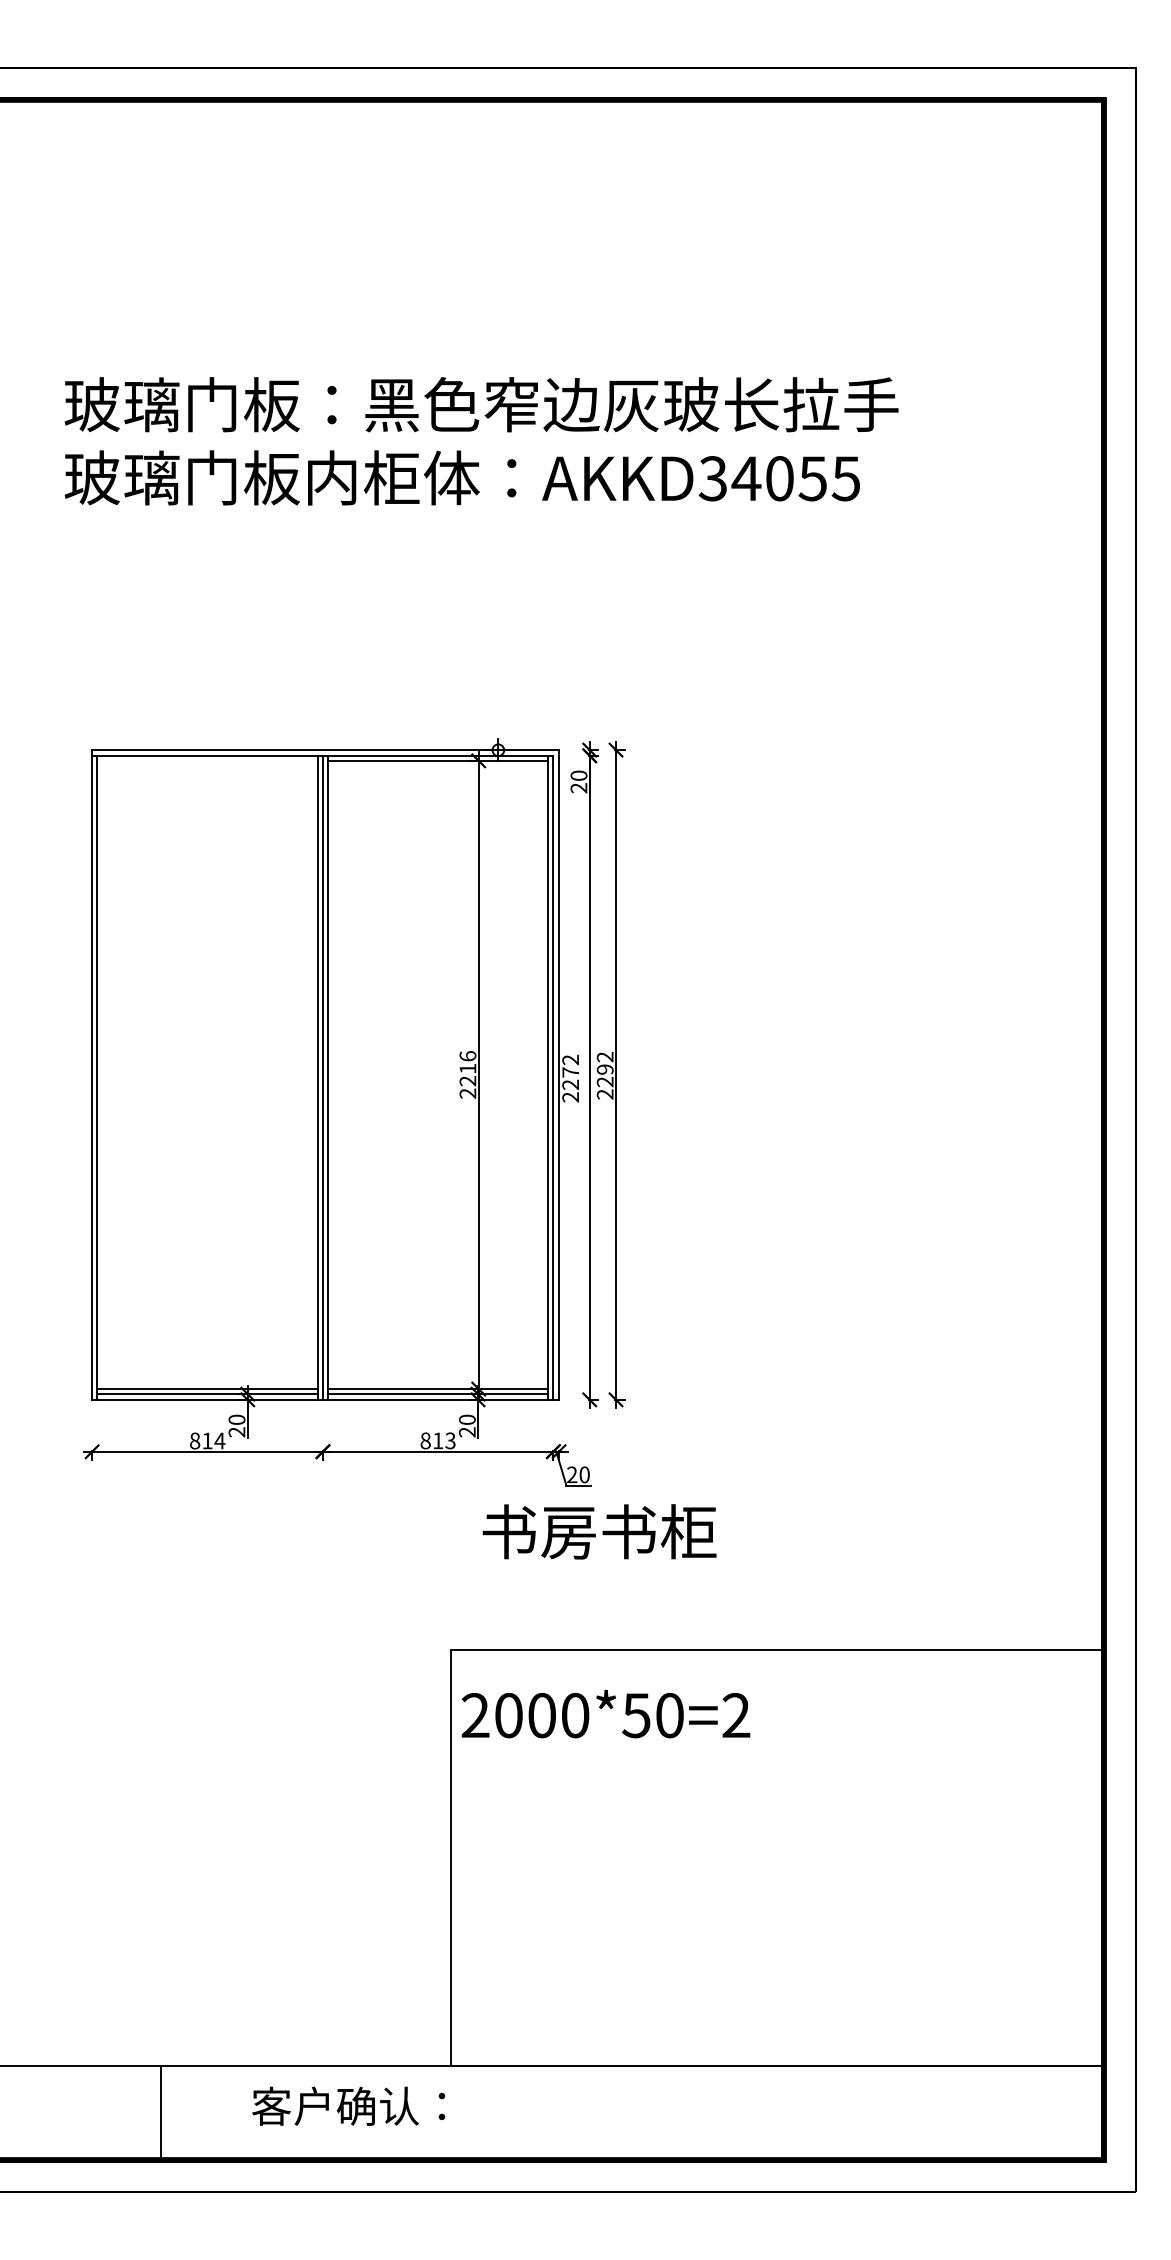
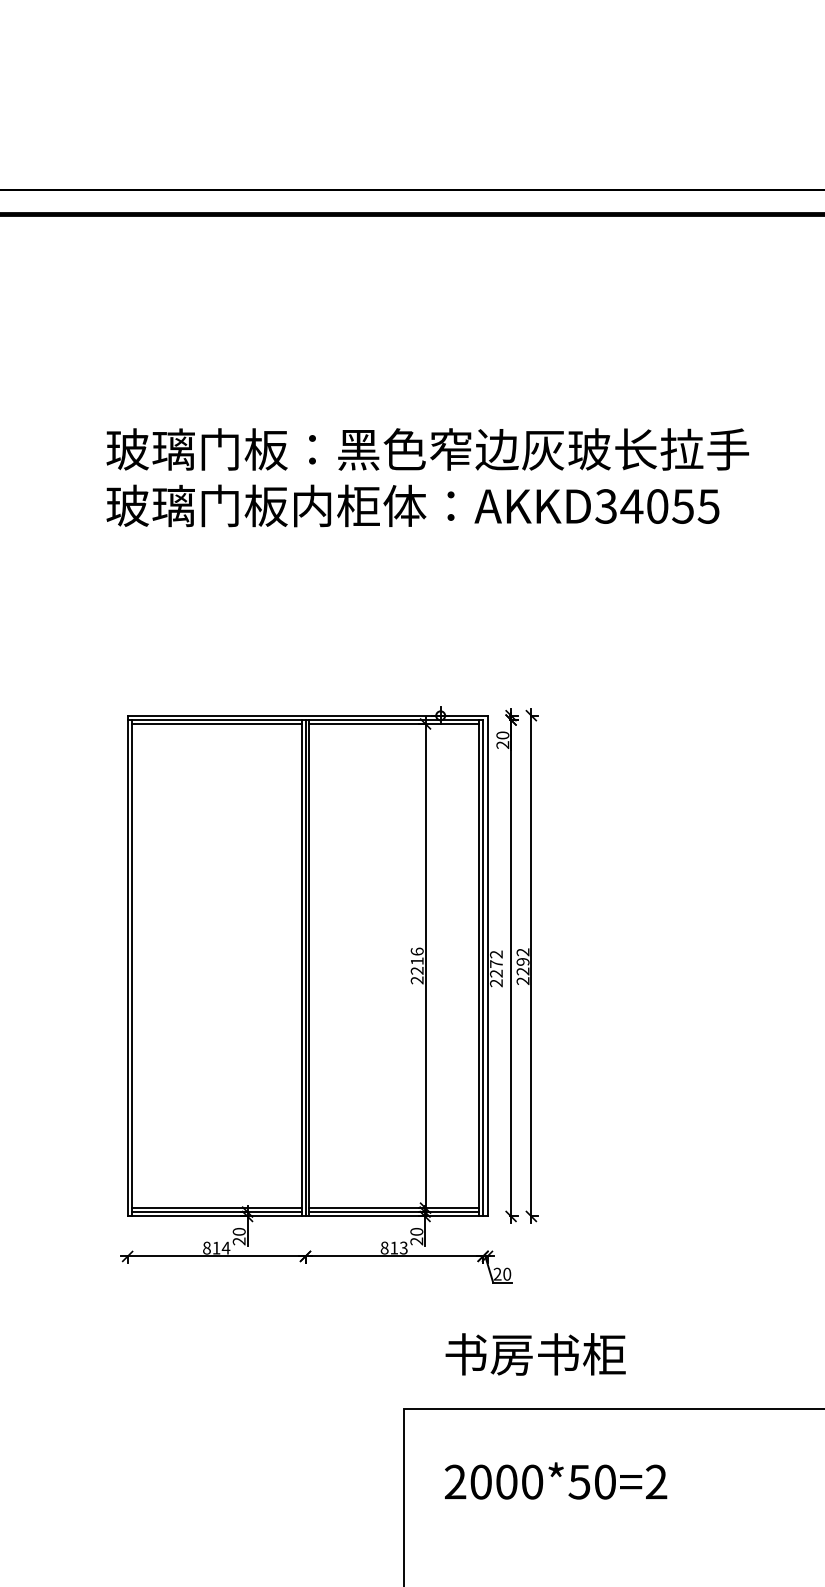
line: (207, 760) -> (216, 723), added
text: (599, 1531) -> (535, 1354), moved
text: (605, 1714) -> (555, 1481), moved

